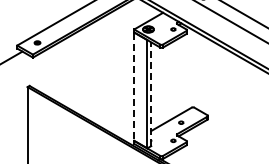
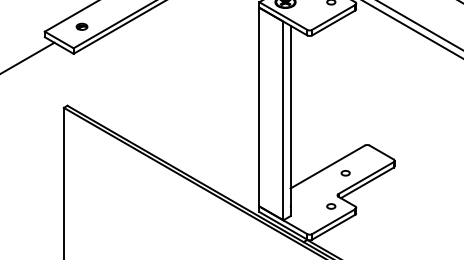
line: (134, 87) -> (259, 108), dashed -> solid
line: (151, 94) -> (291, 121), dashed -> solid

